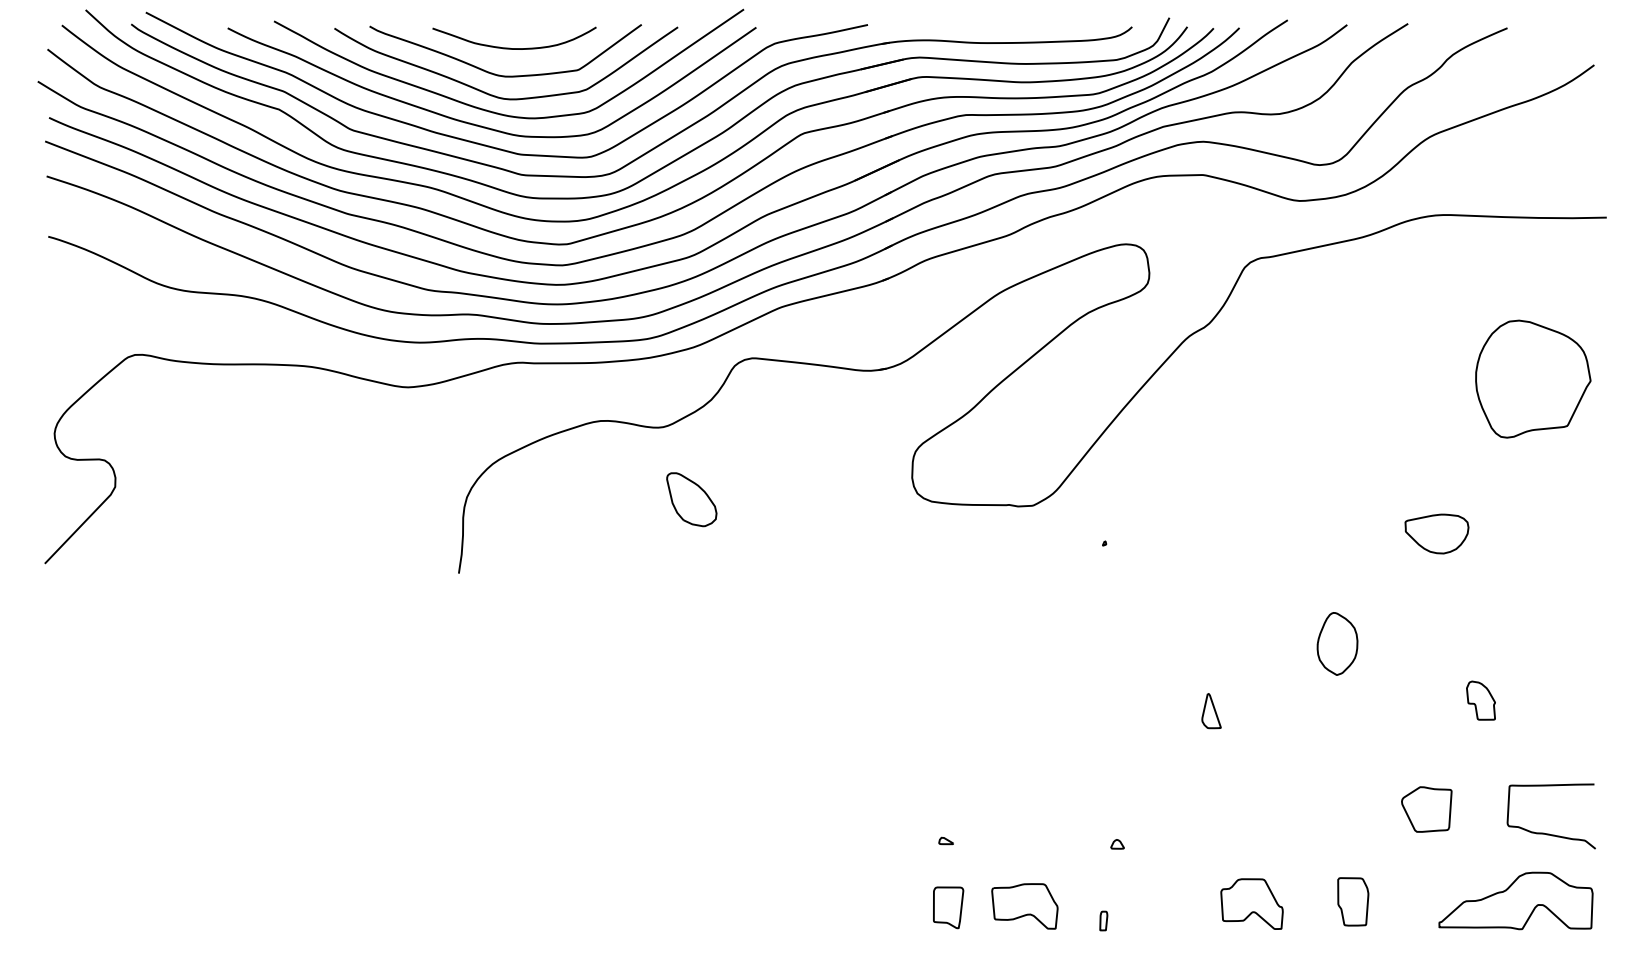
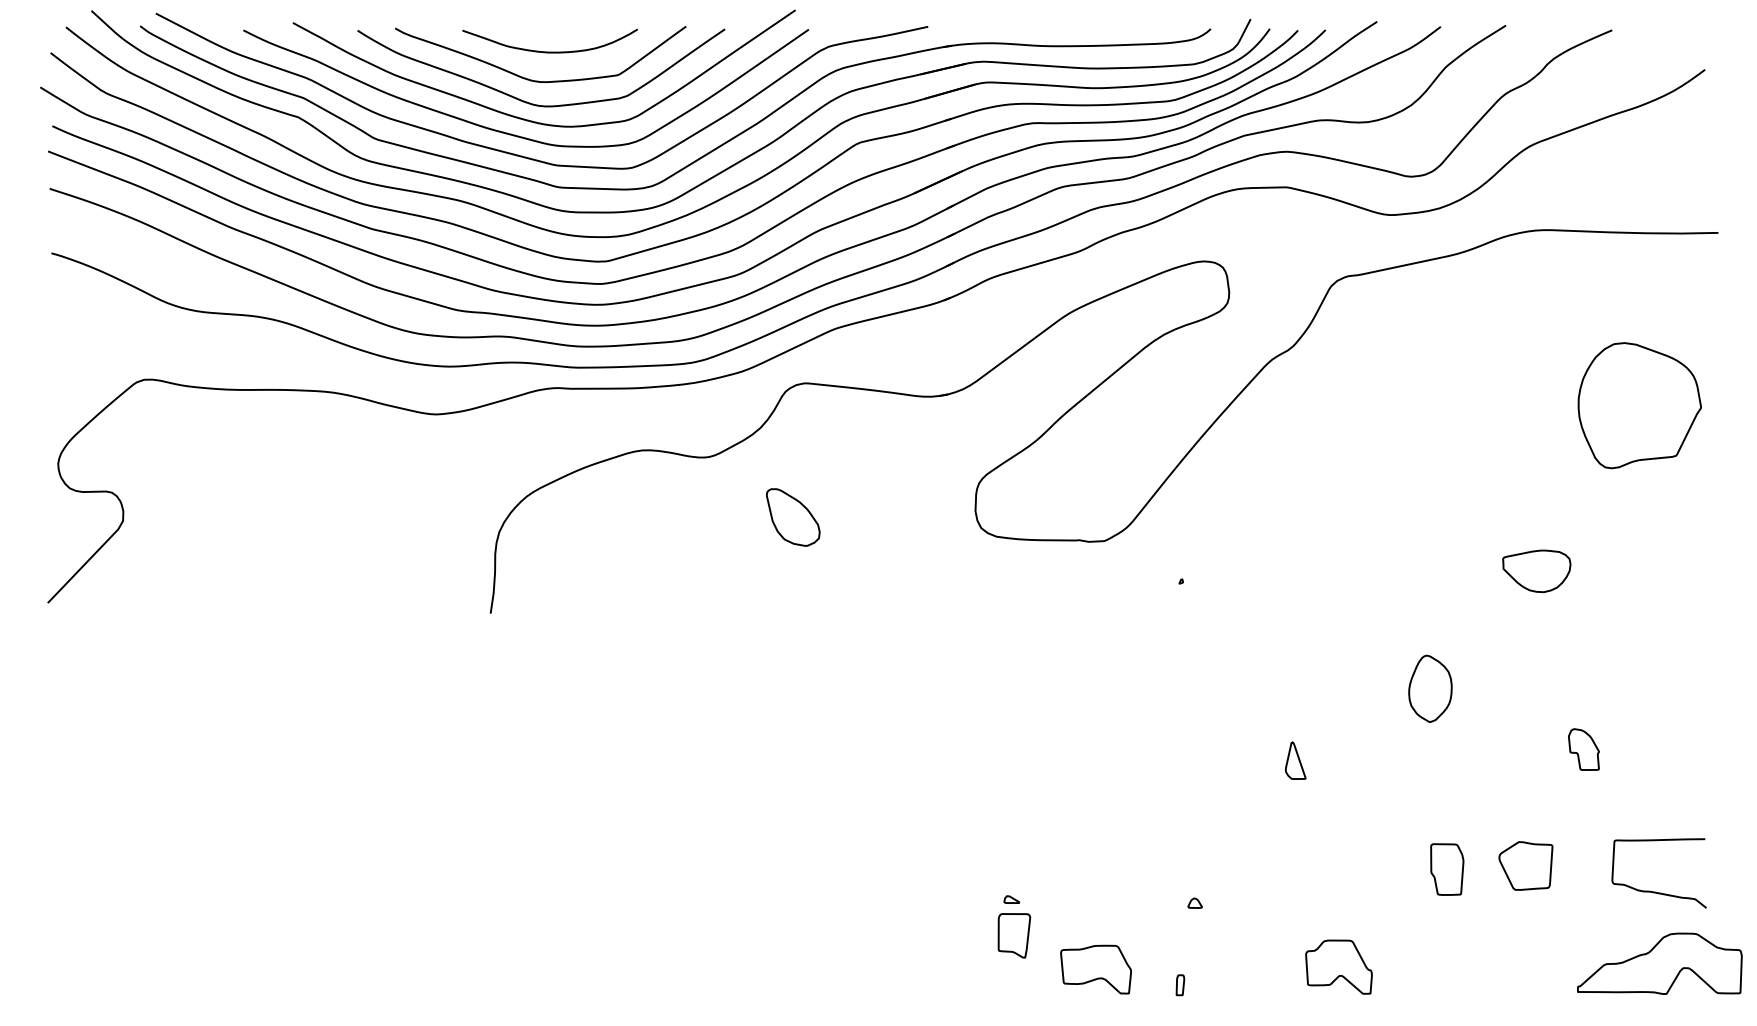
part: (691, 499) -> (792, 517), moved
part: (1515, 900) -> (1659, 963), moved
part: (1353, 901) -> (1447, 869), moved
part: (948, 907) -> (1014, 935), moved

